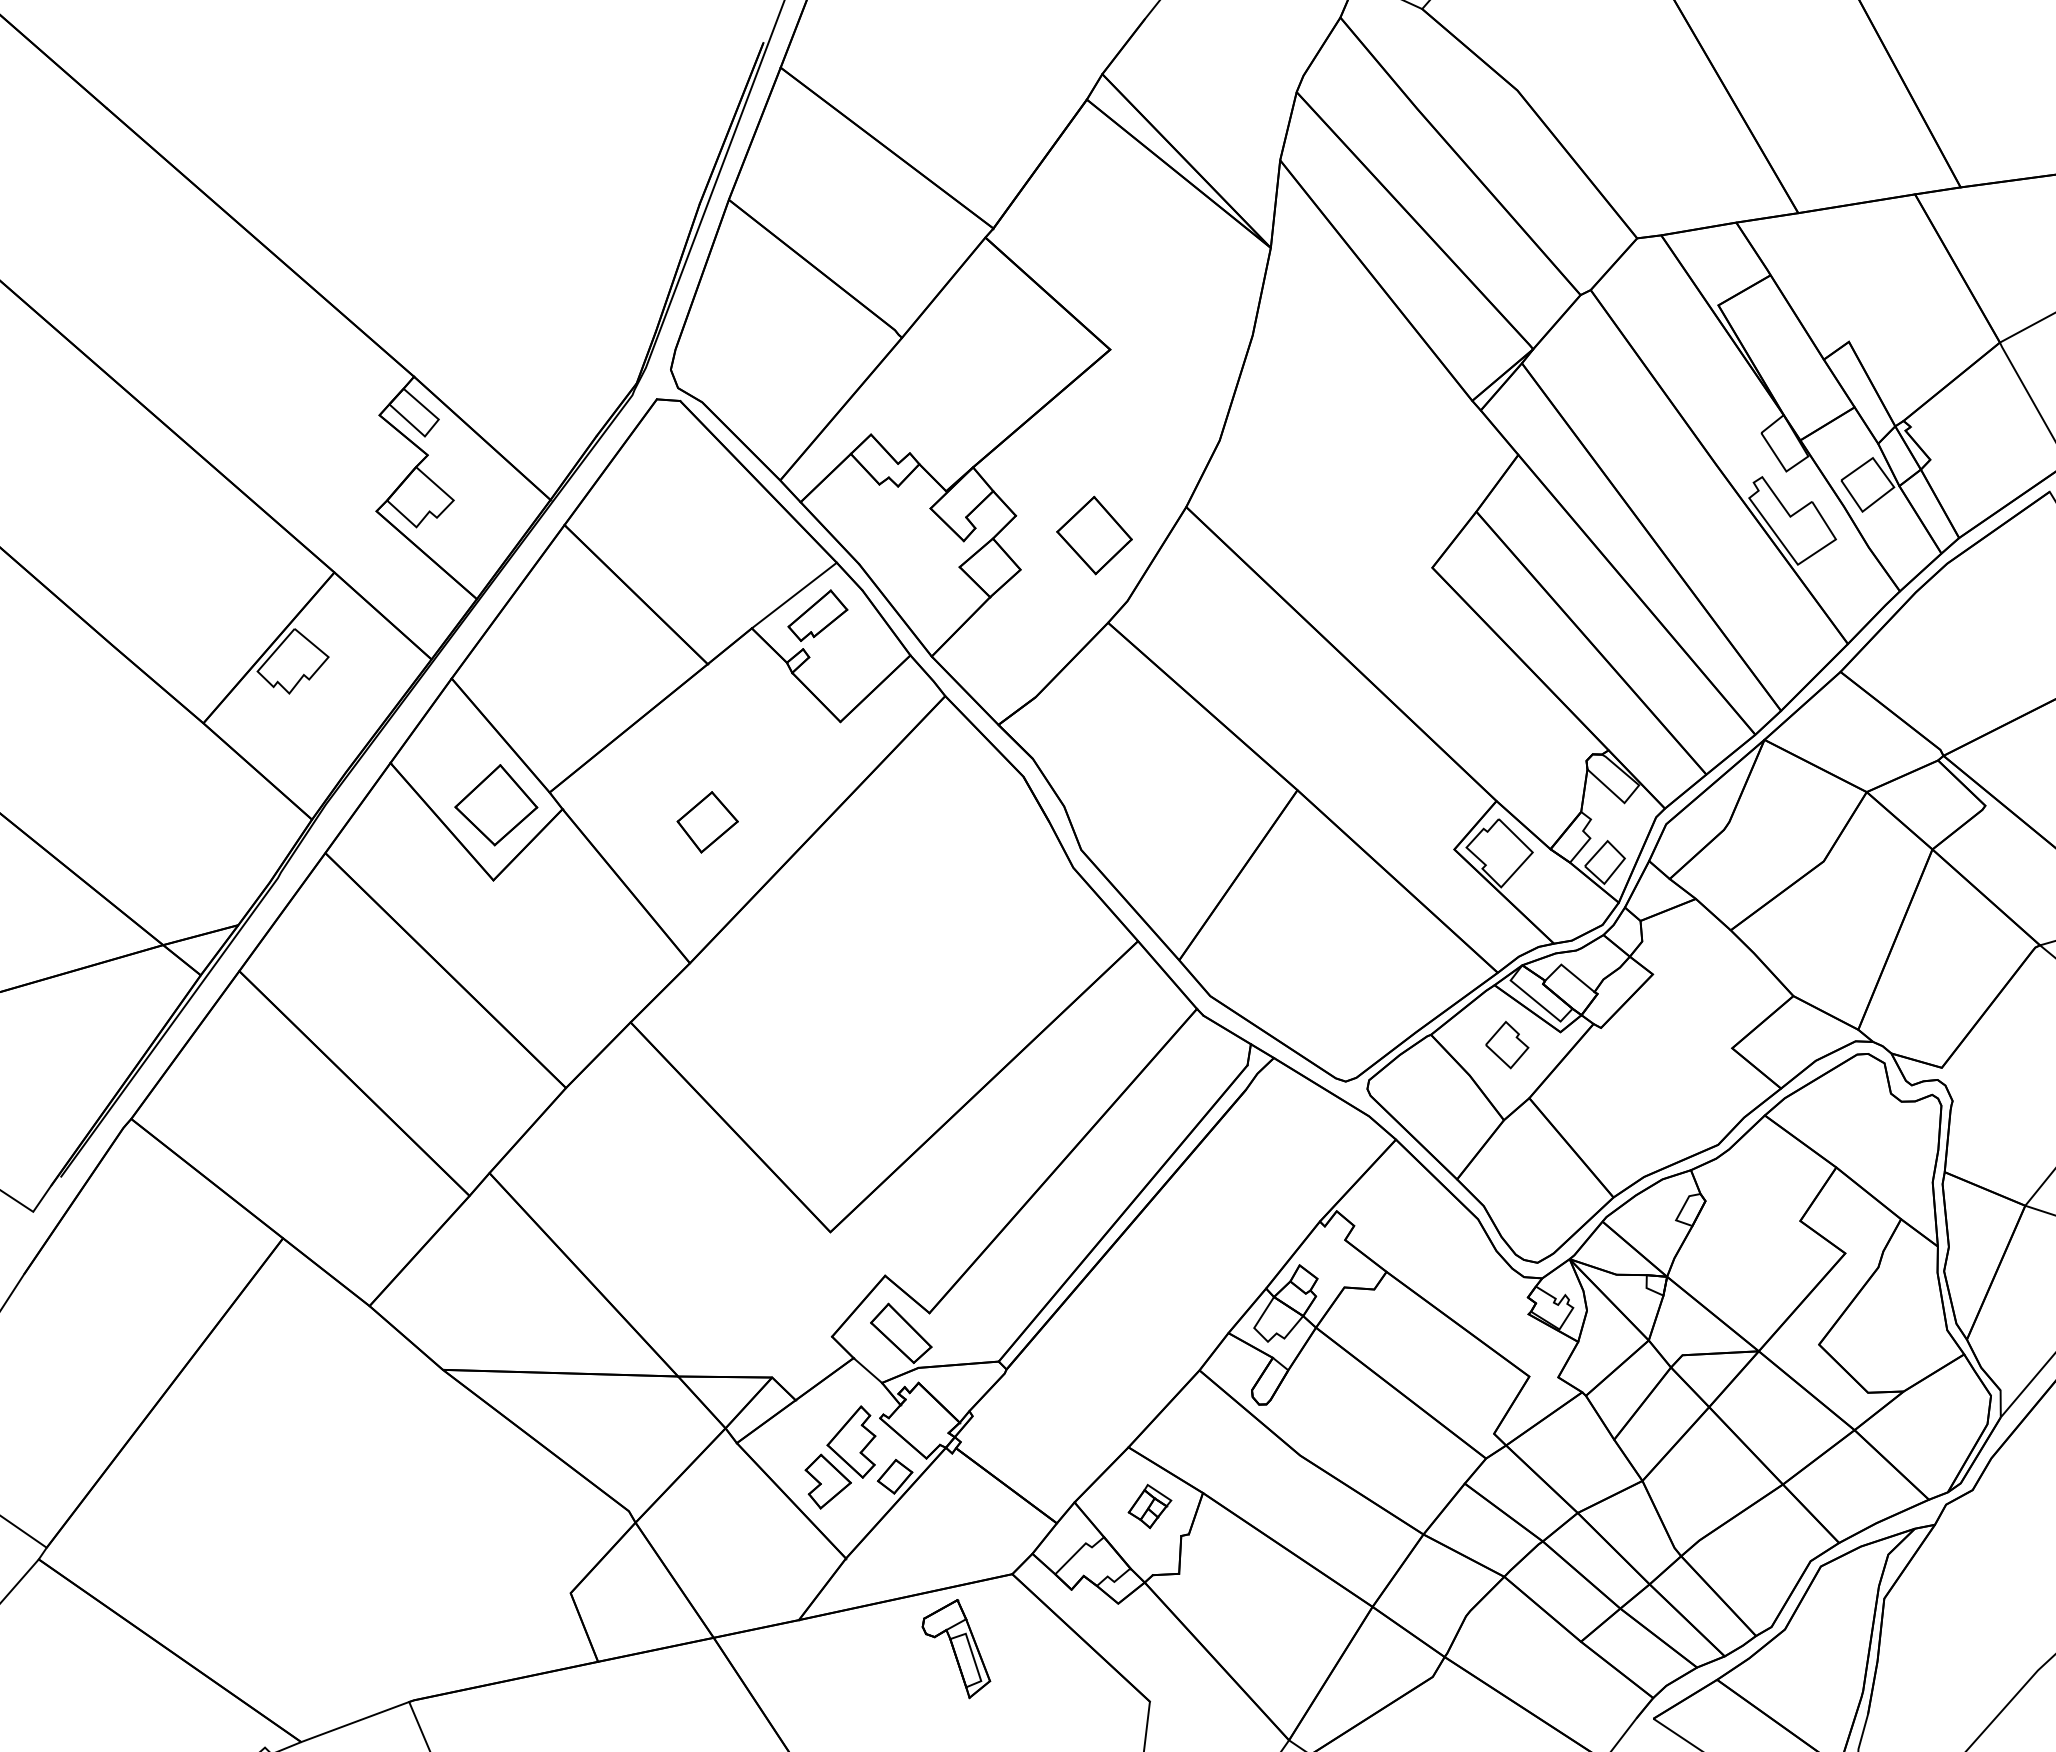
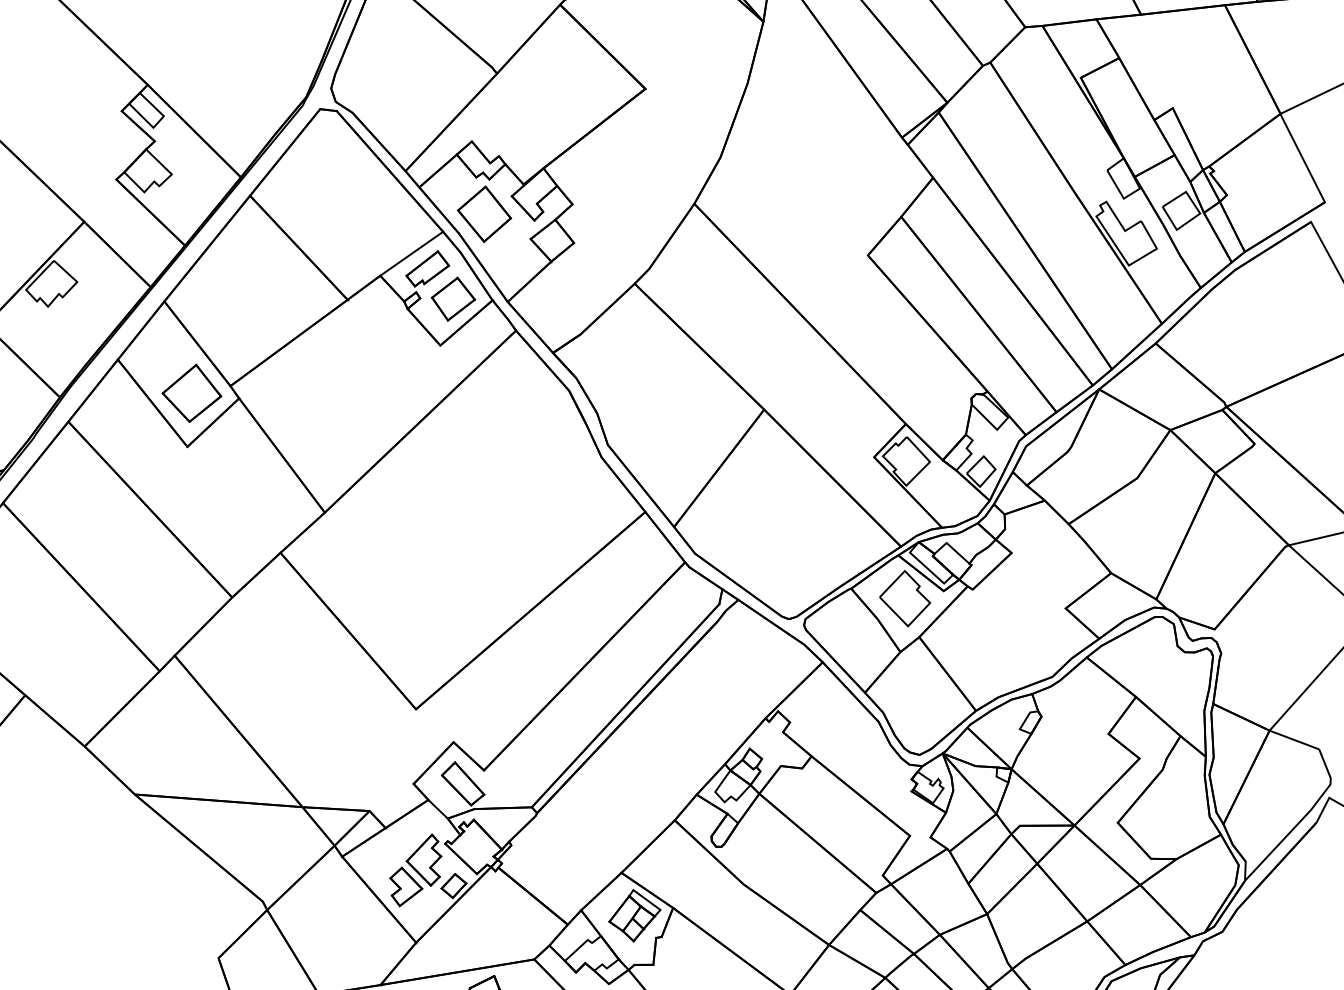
part: (1094, 535) -> (484, 214), moved
part: (707, 822) -> (453, 299), moved
part: (1507, 1044) -> (905, 598), size x1.67
part: (1149, 1506) -> (634, 915), size x1.67

